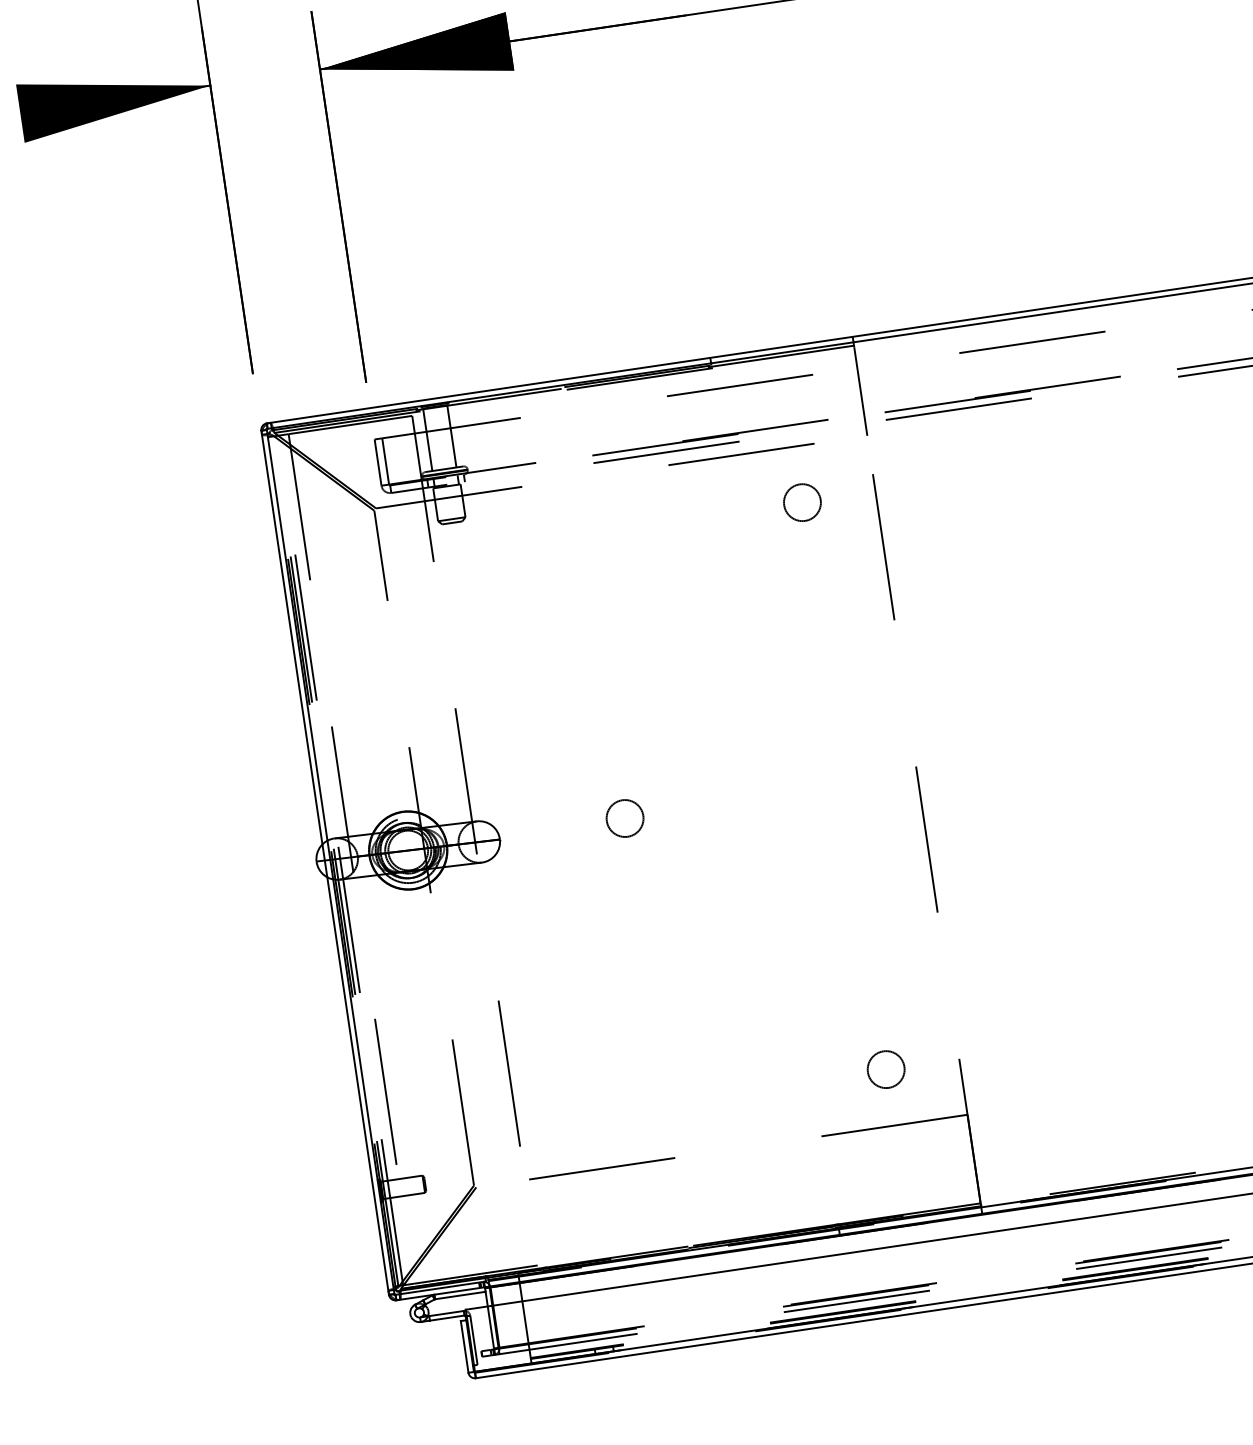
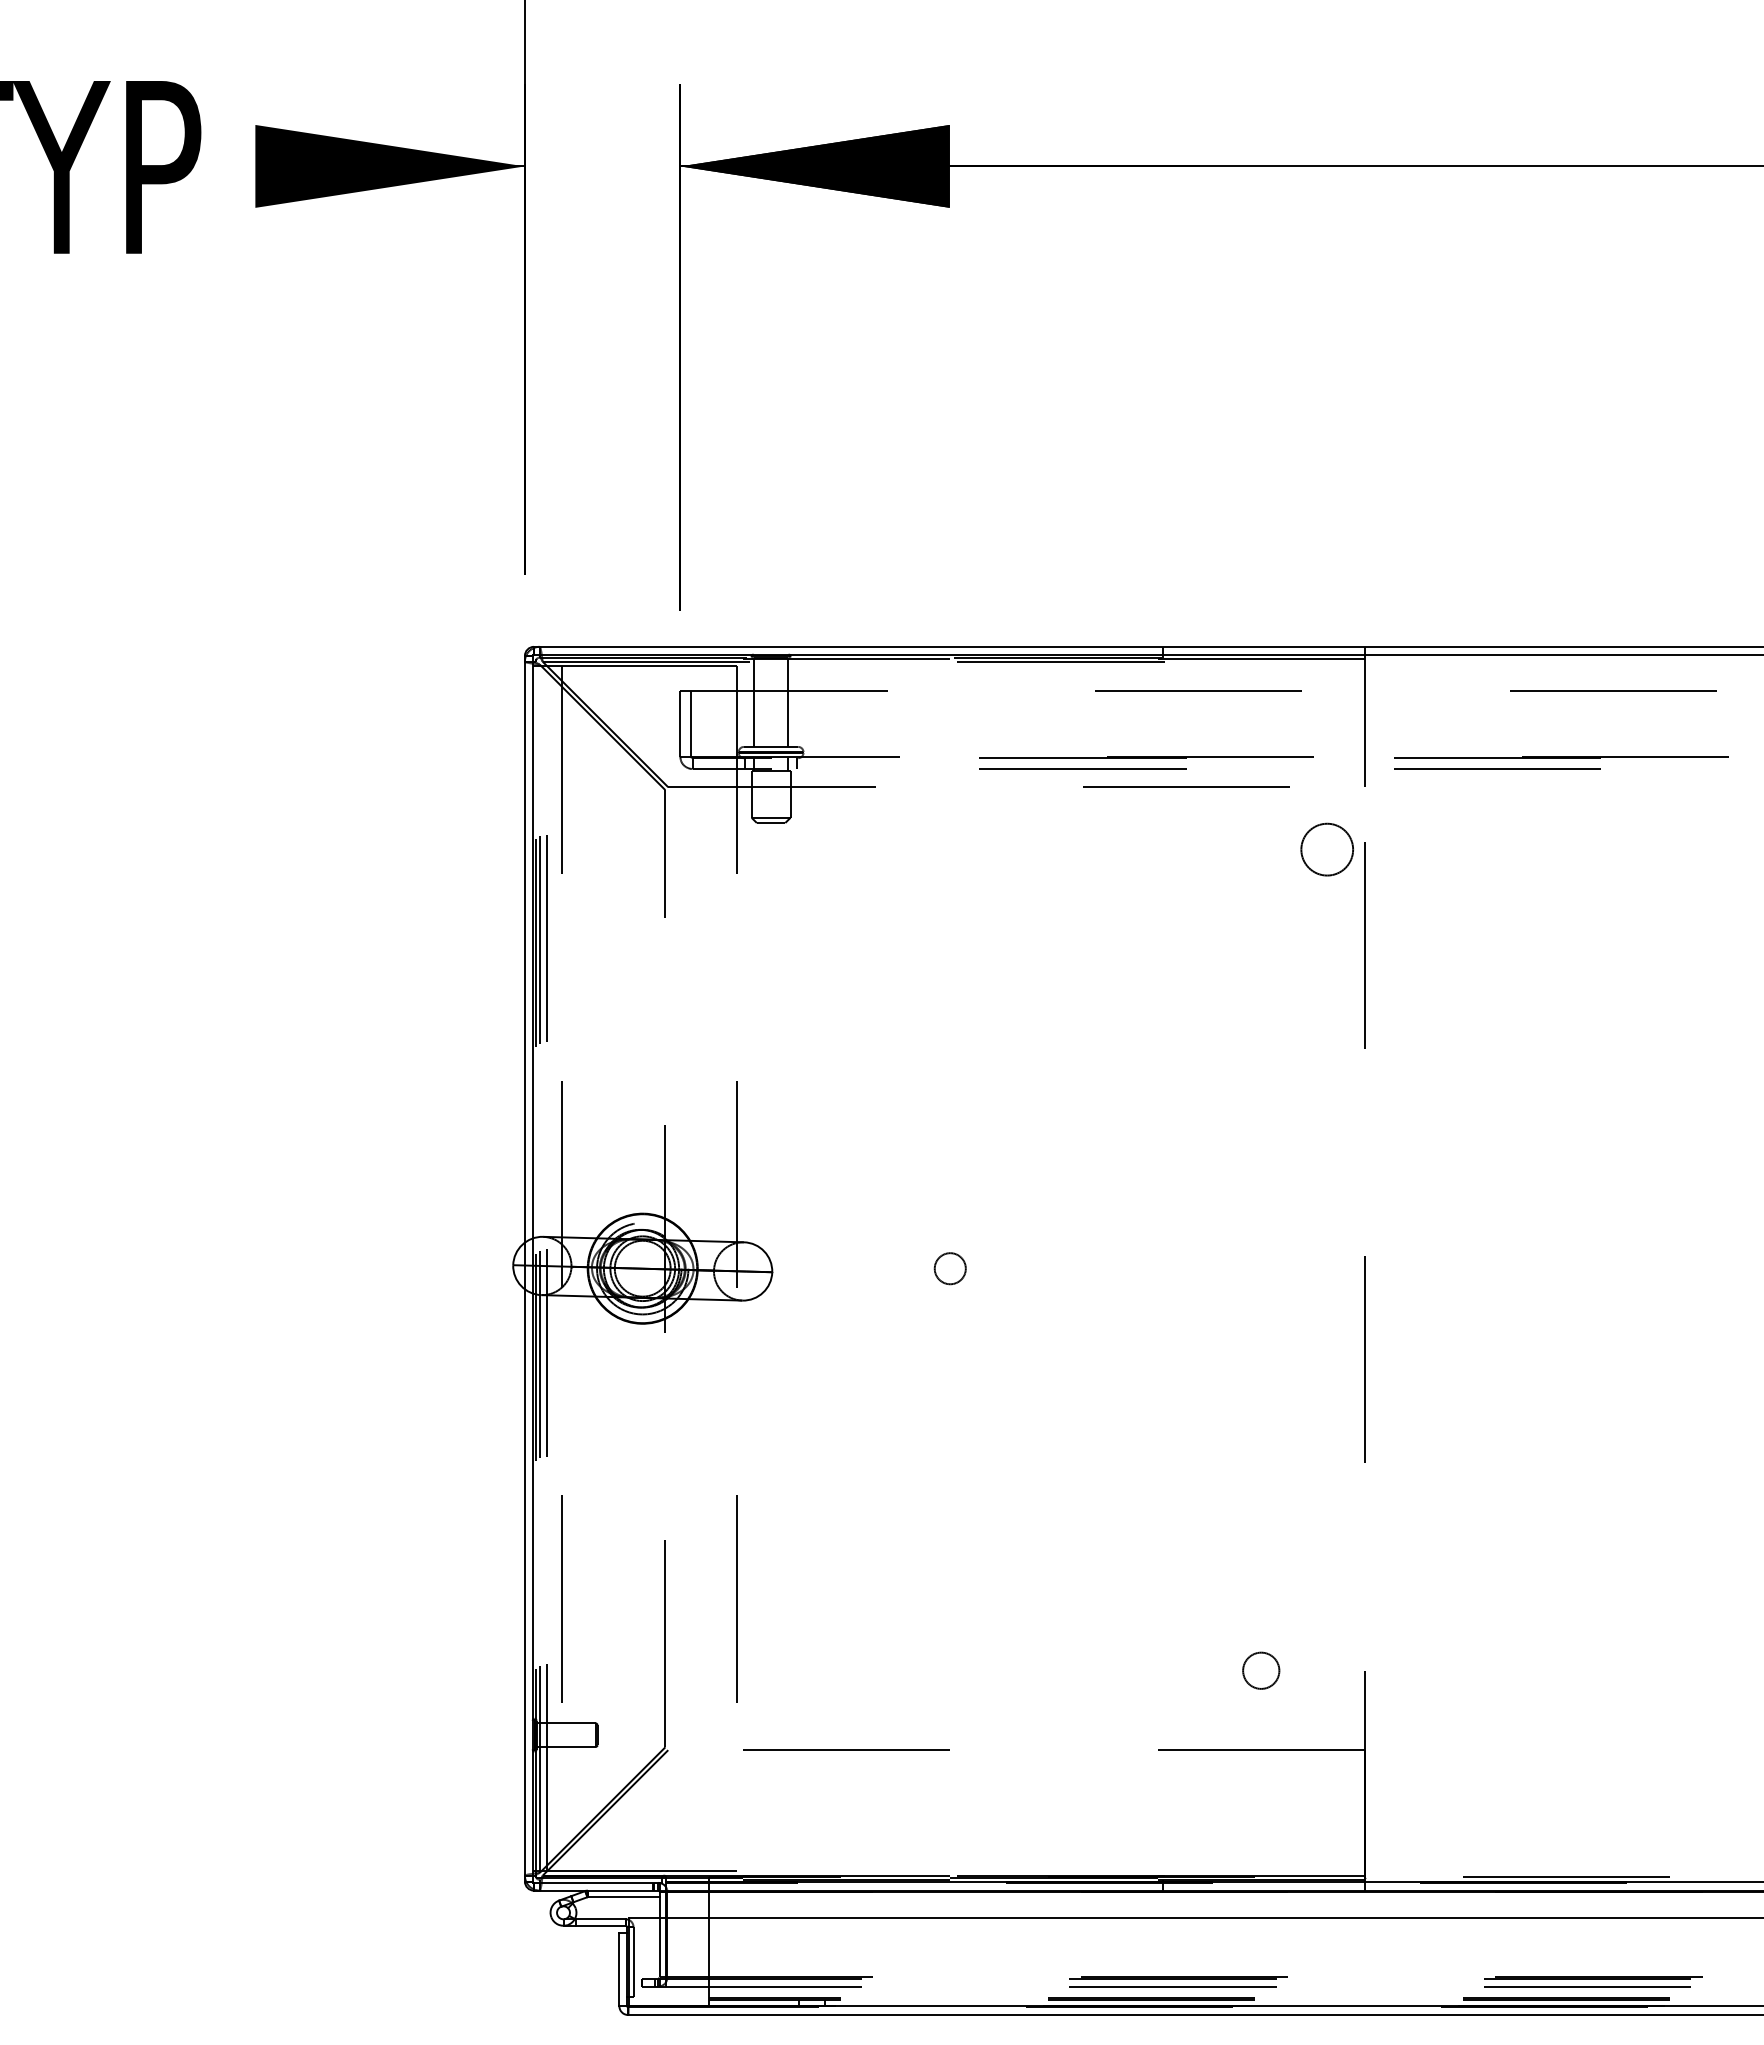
circle: (801, 502) -> (1326, 849), moved
circle: (625, 818) -> (950, 1268), size x0.6
circle: (886, 1069) -> (1261, 1670), size x0.7

